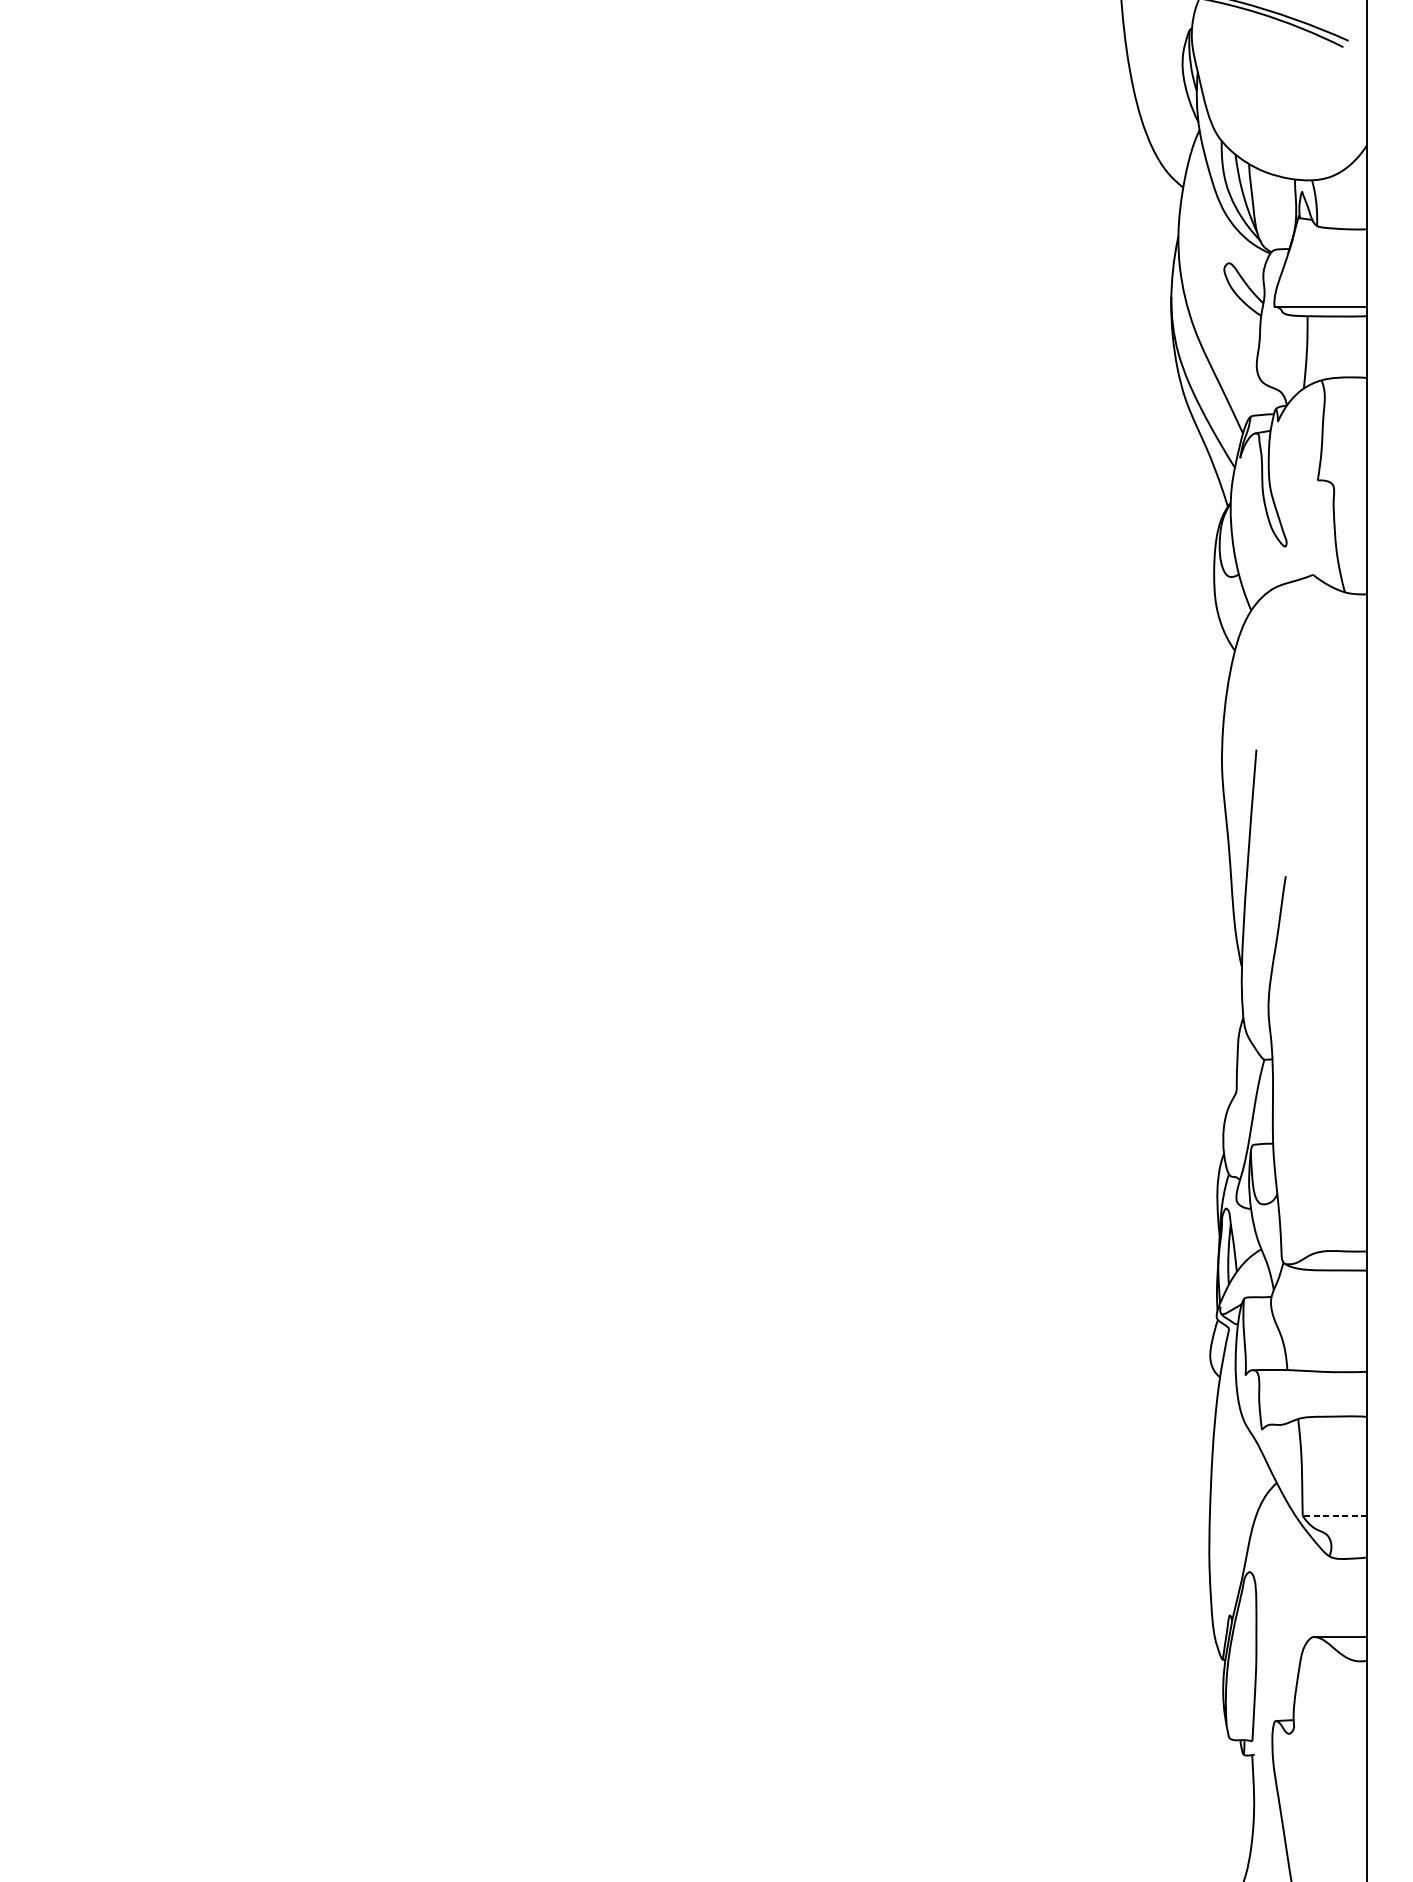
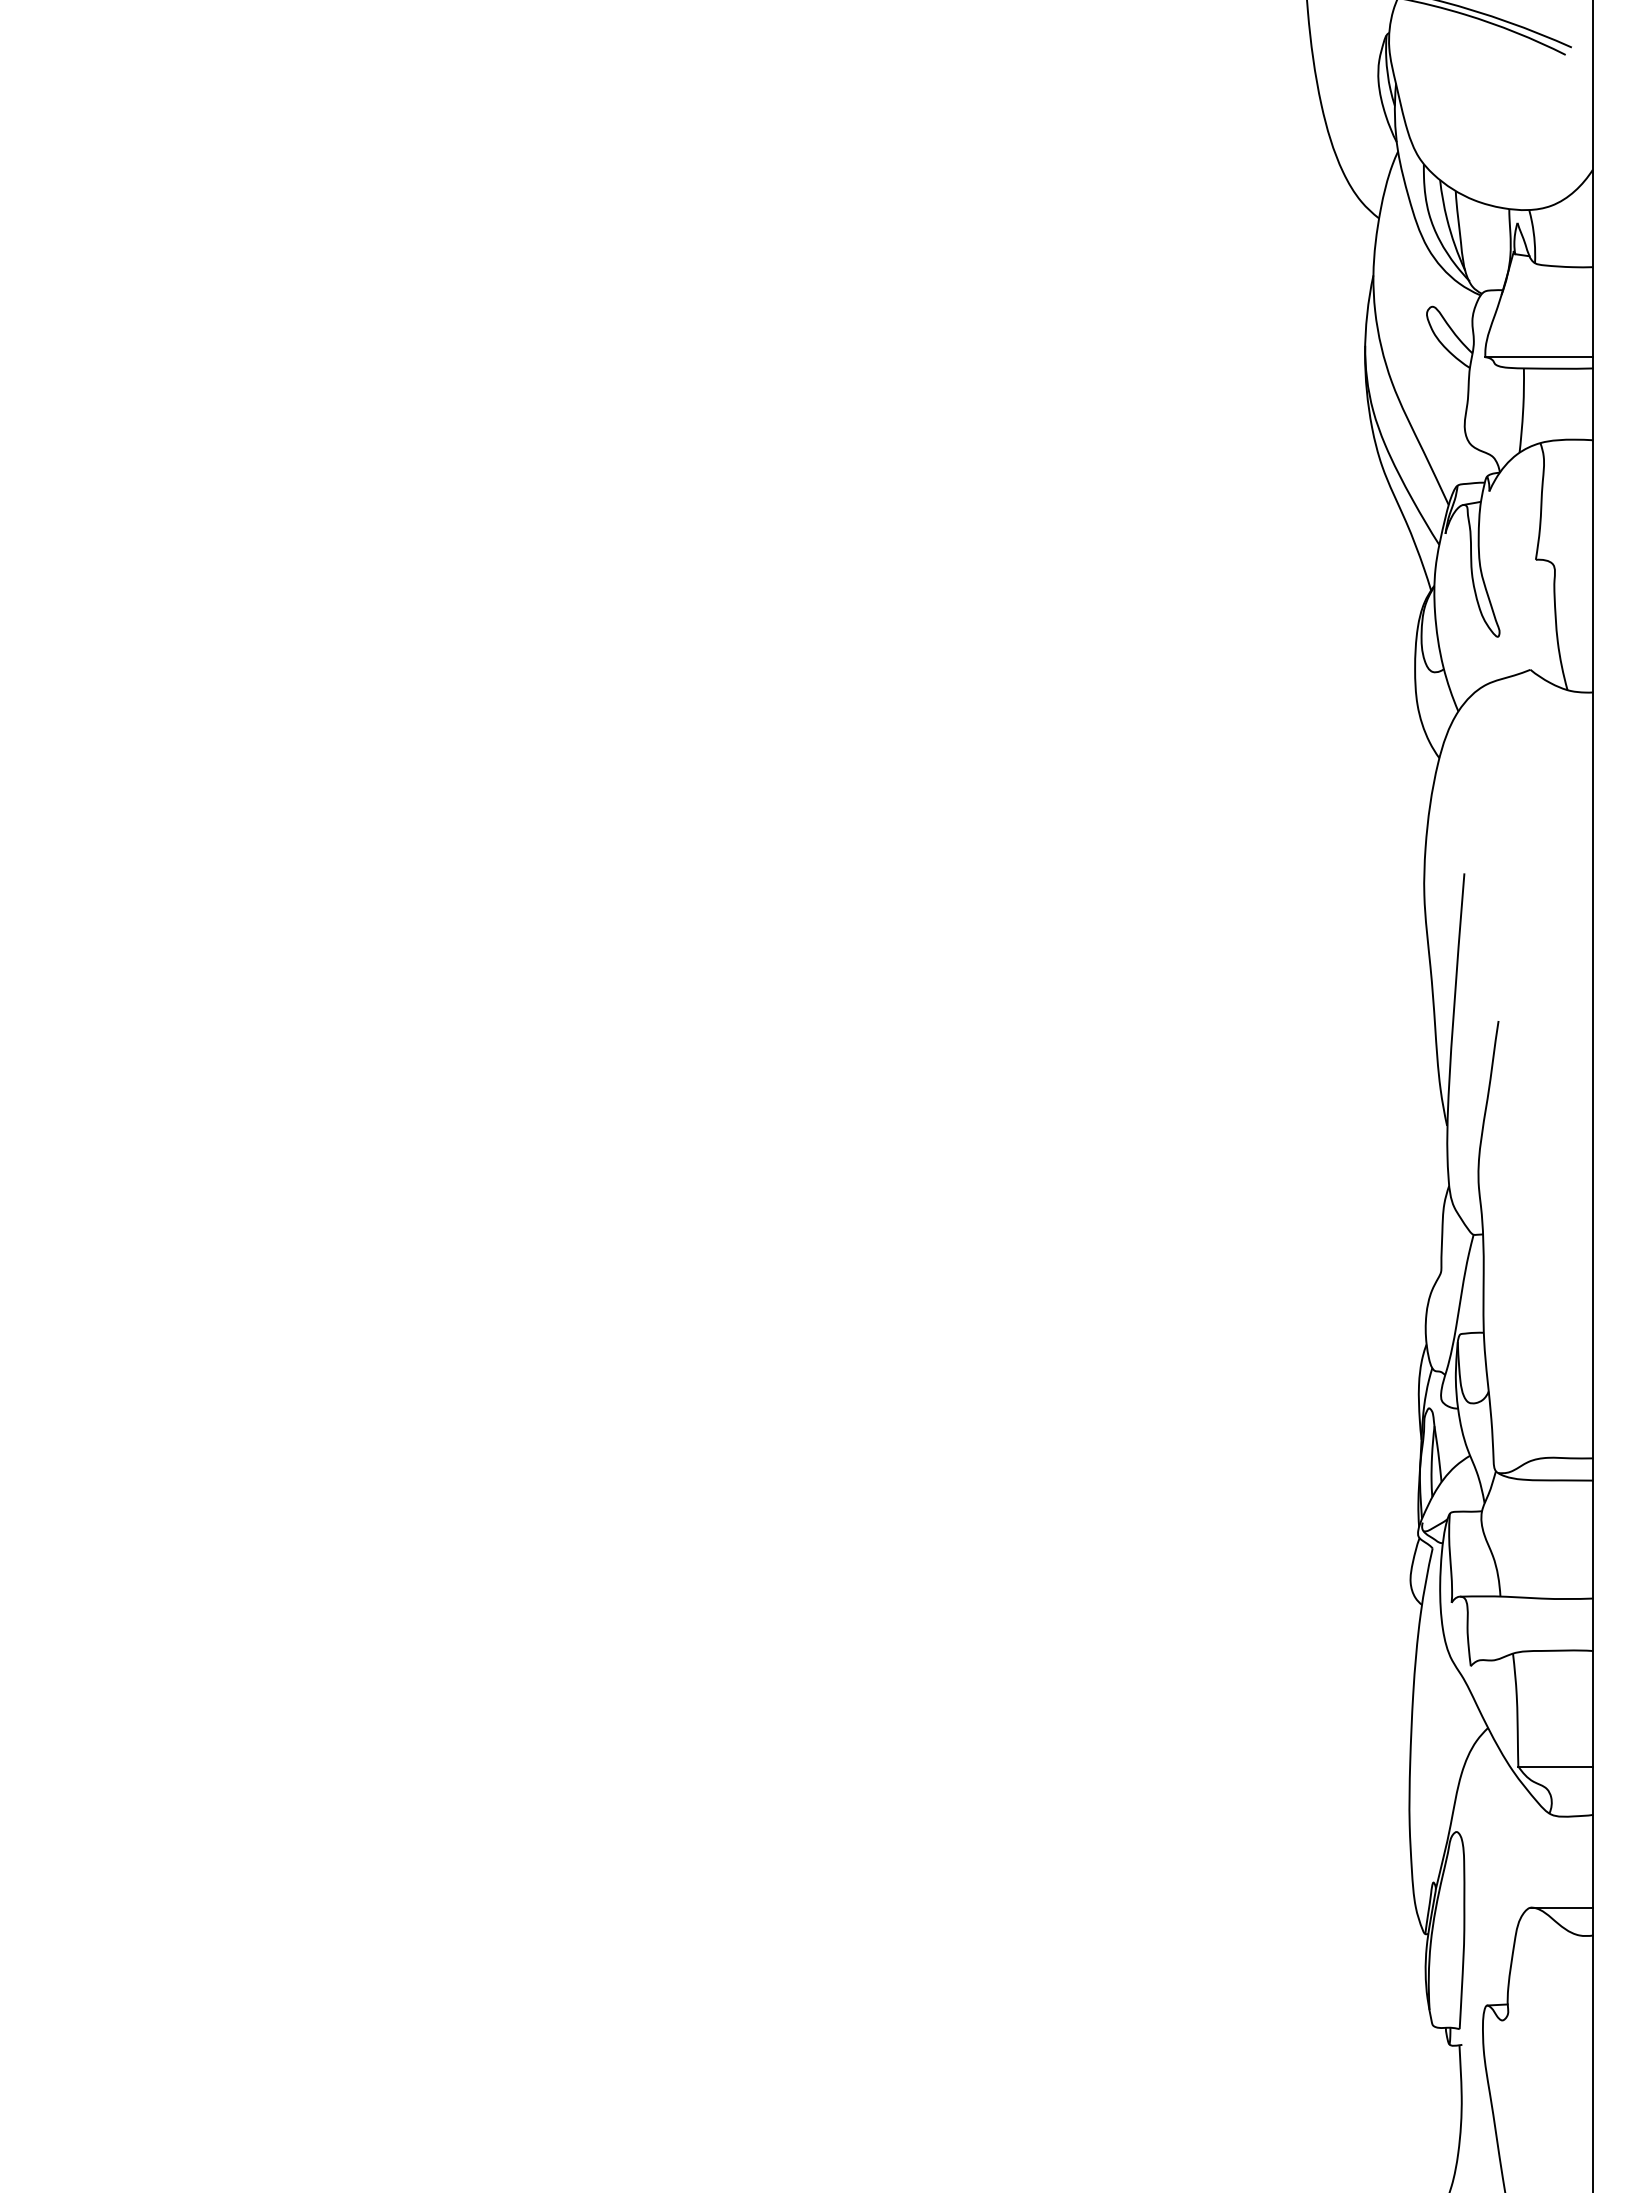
line: (1334, 1515) -> (1555, 1766), dashed -> solid

